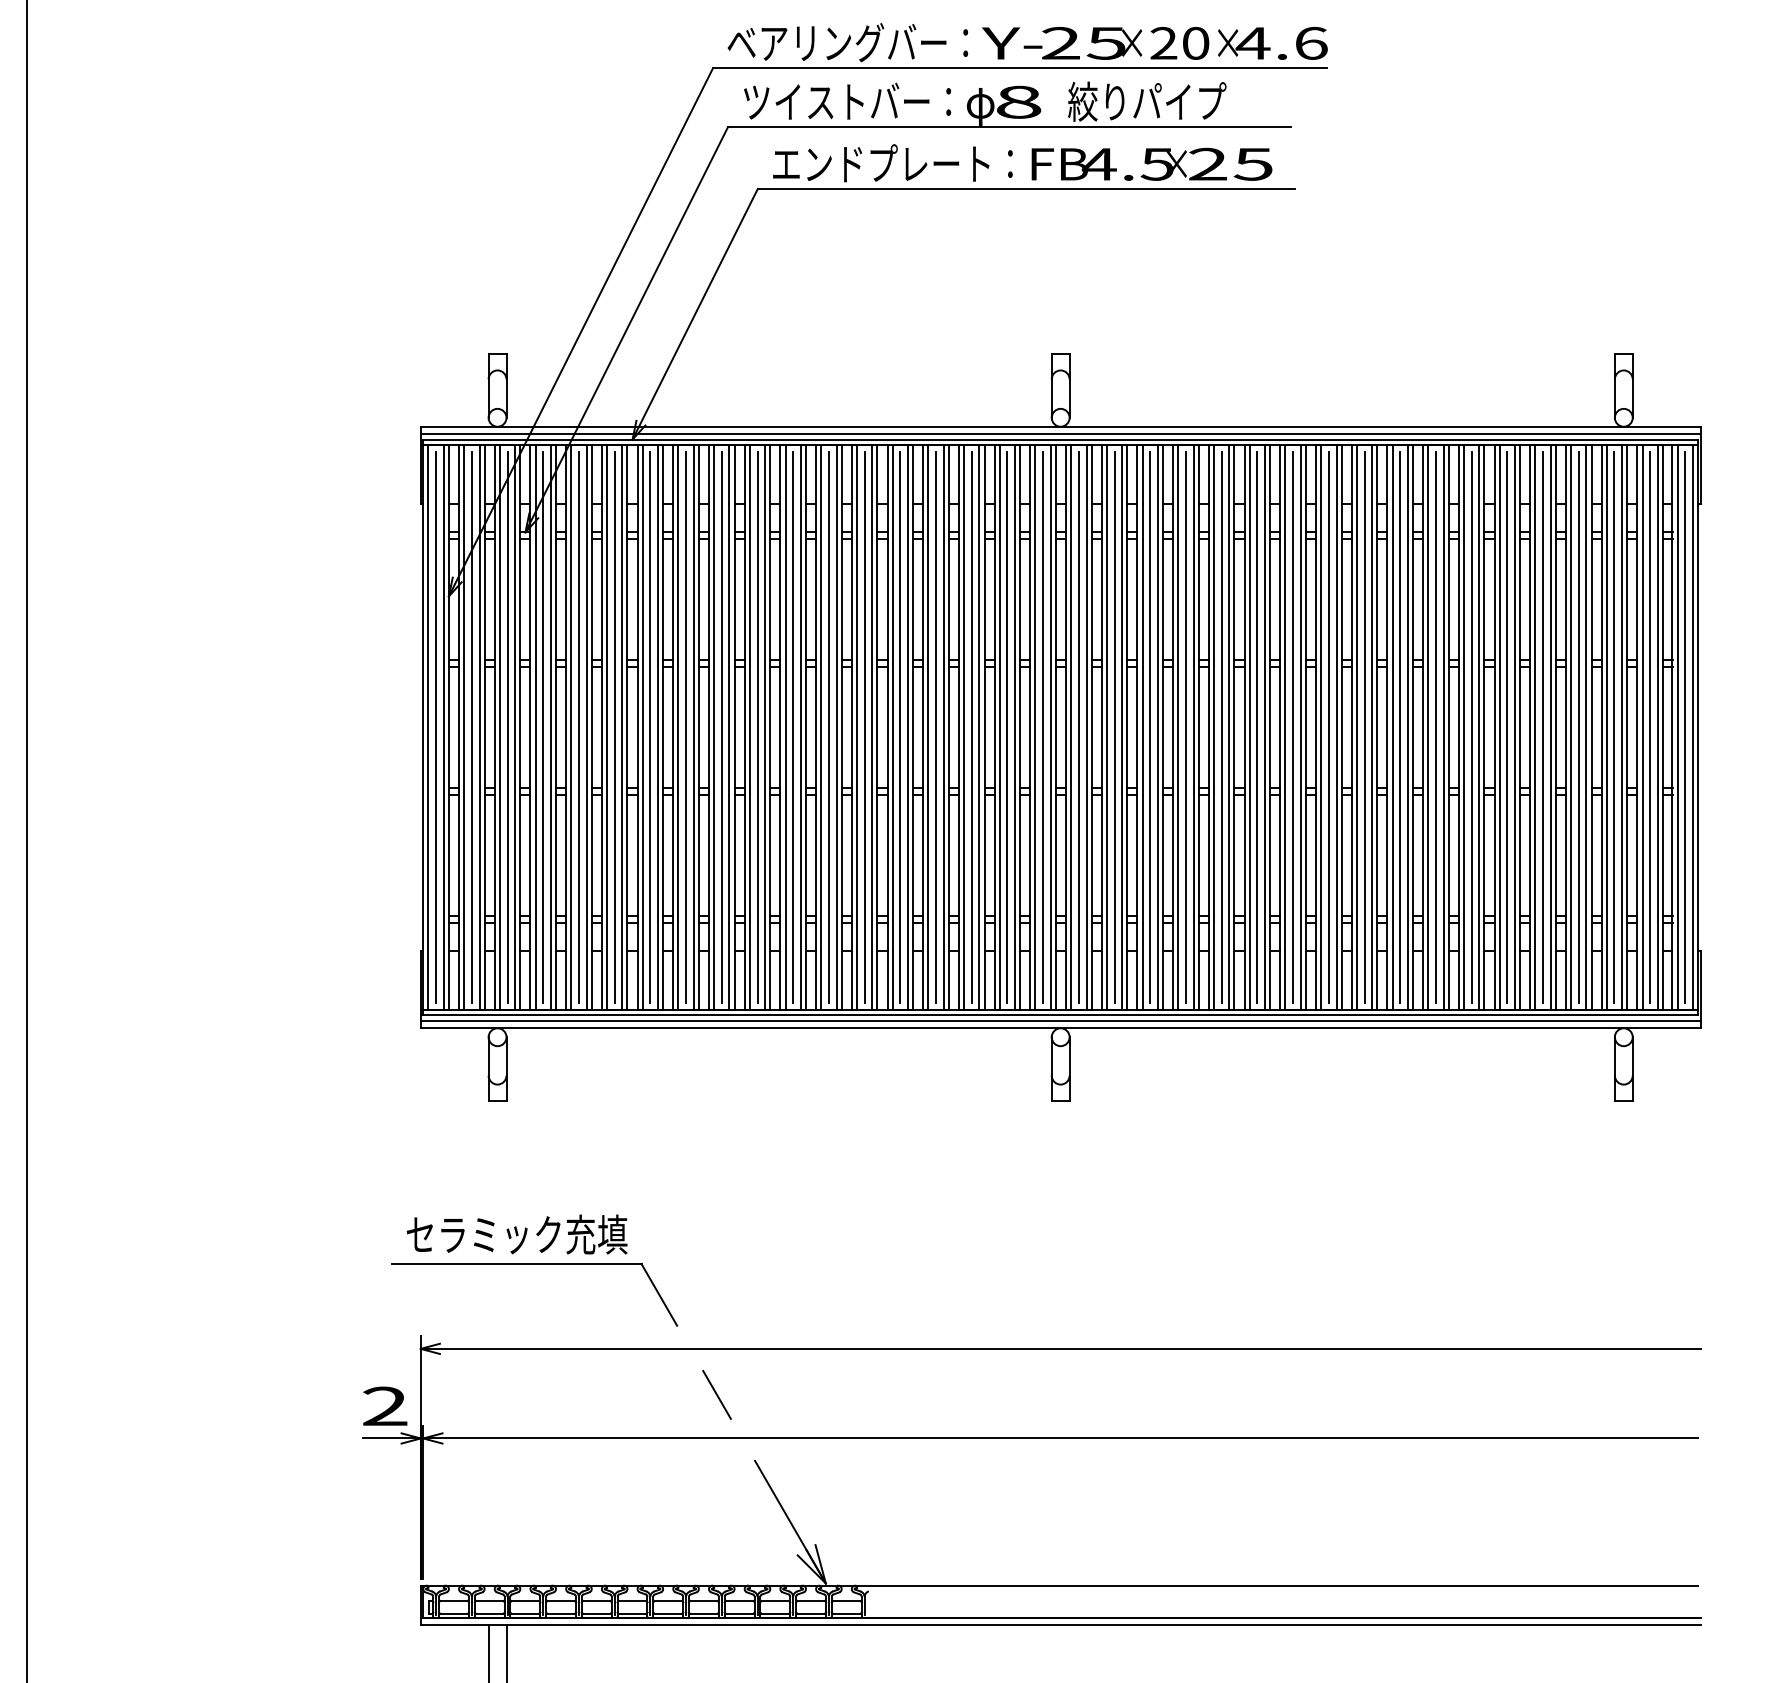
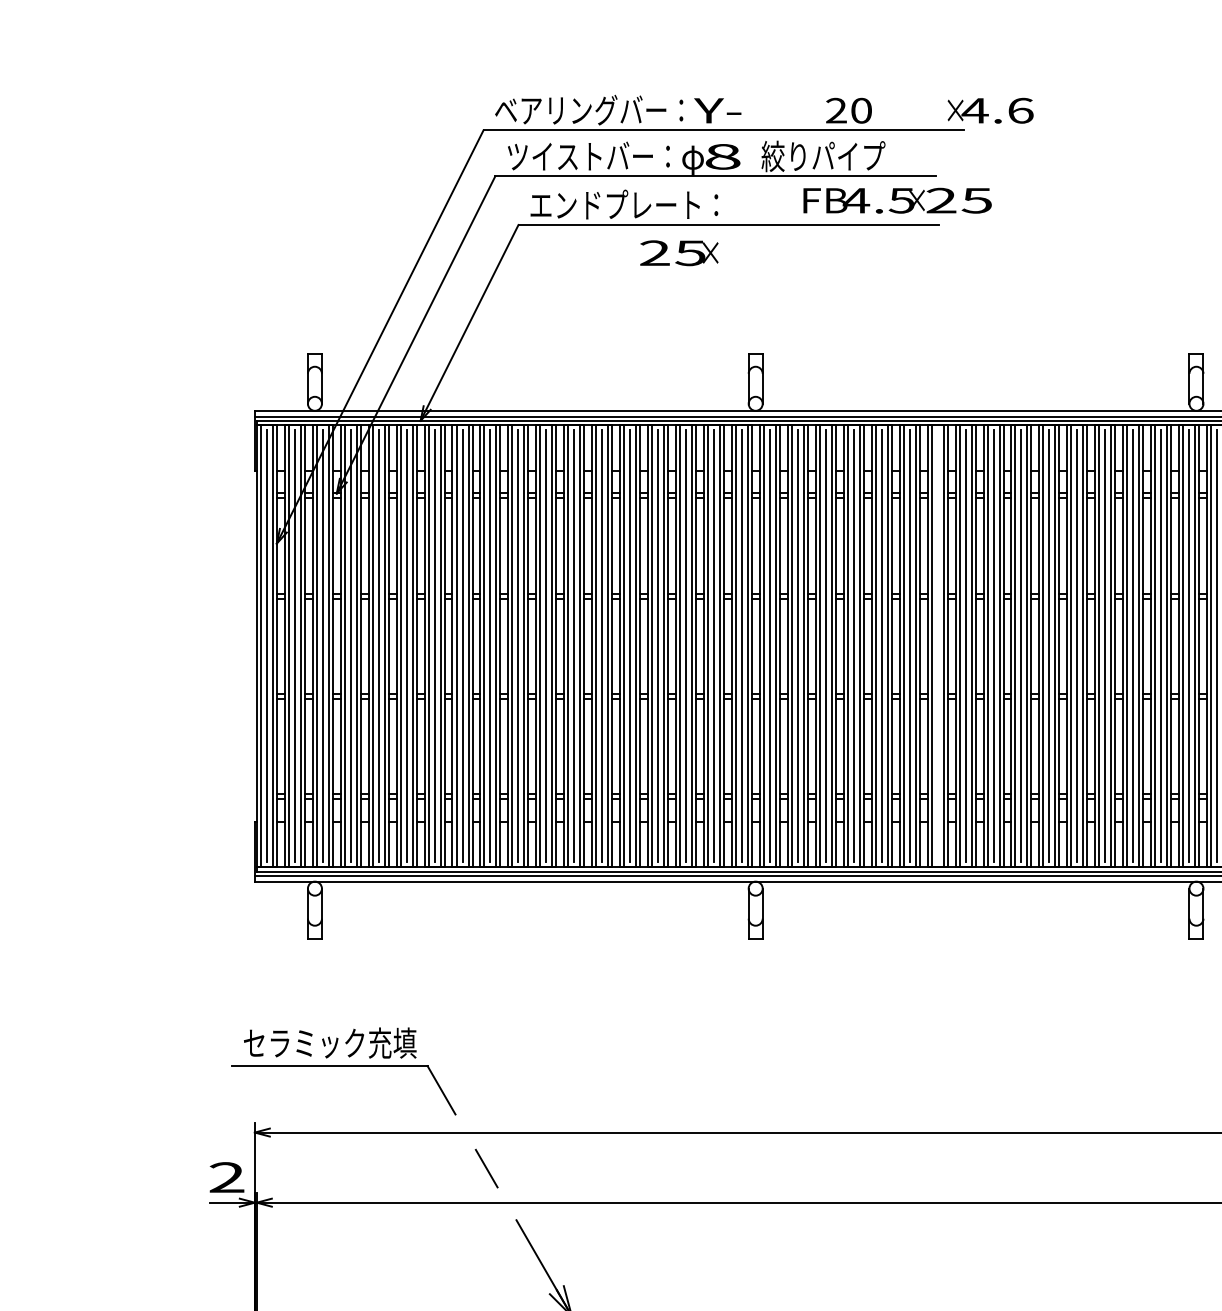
text: (1092, 43) -> (679, 253), moved
text: (1272, 43) -> (990, 110), moved
text: (1151, 163) -> (897, 200), moved
line: (1293, 727) -> (937, 646), removed

